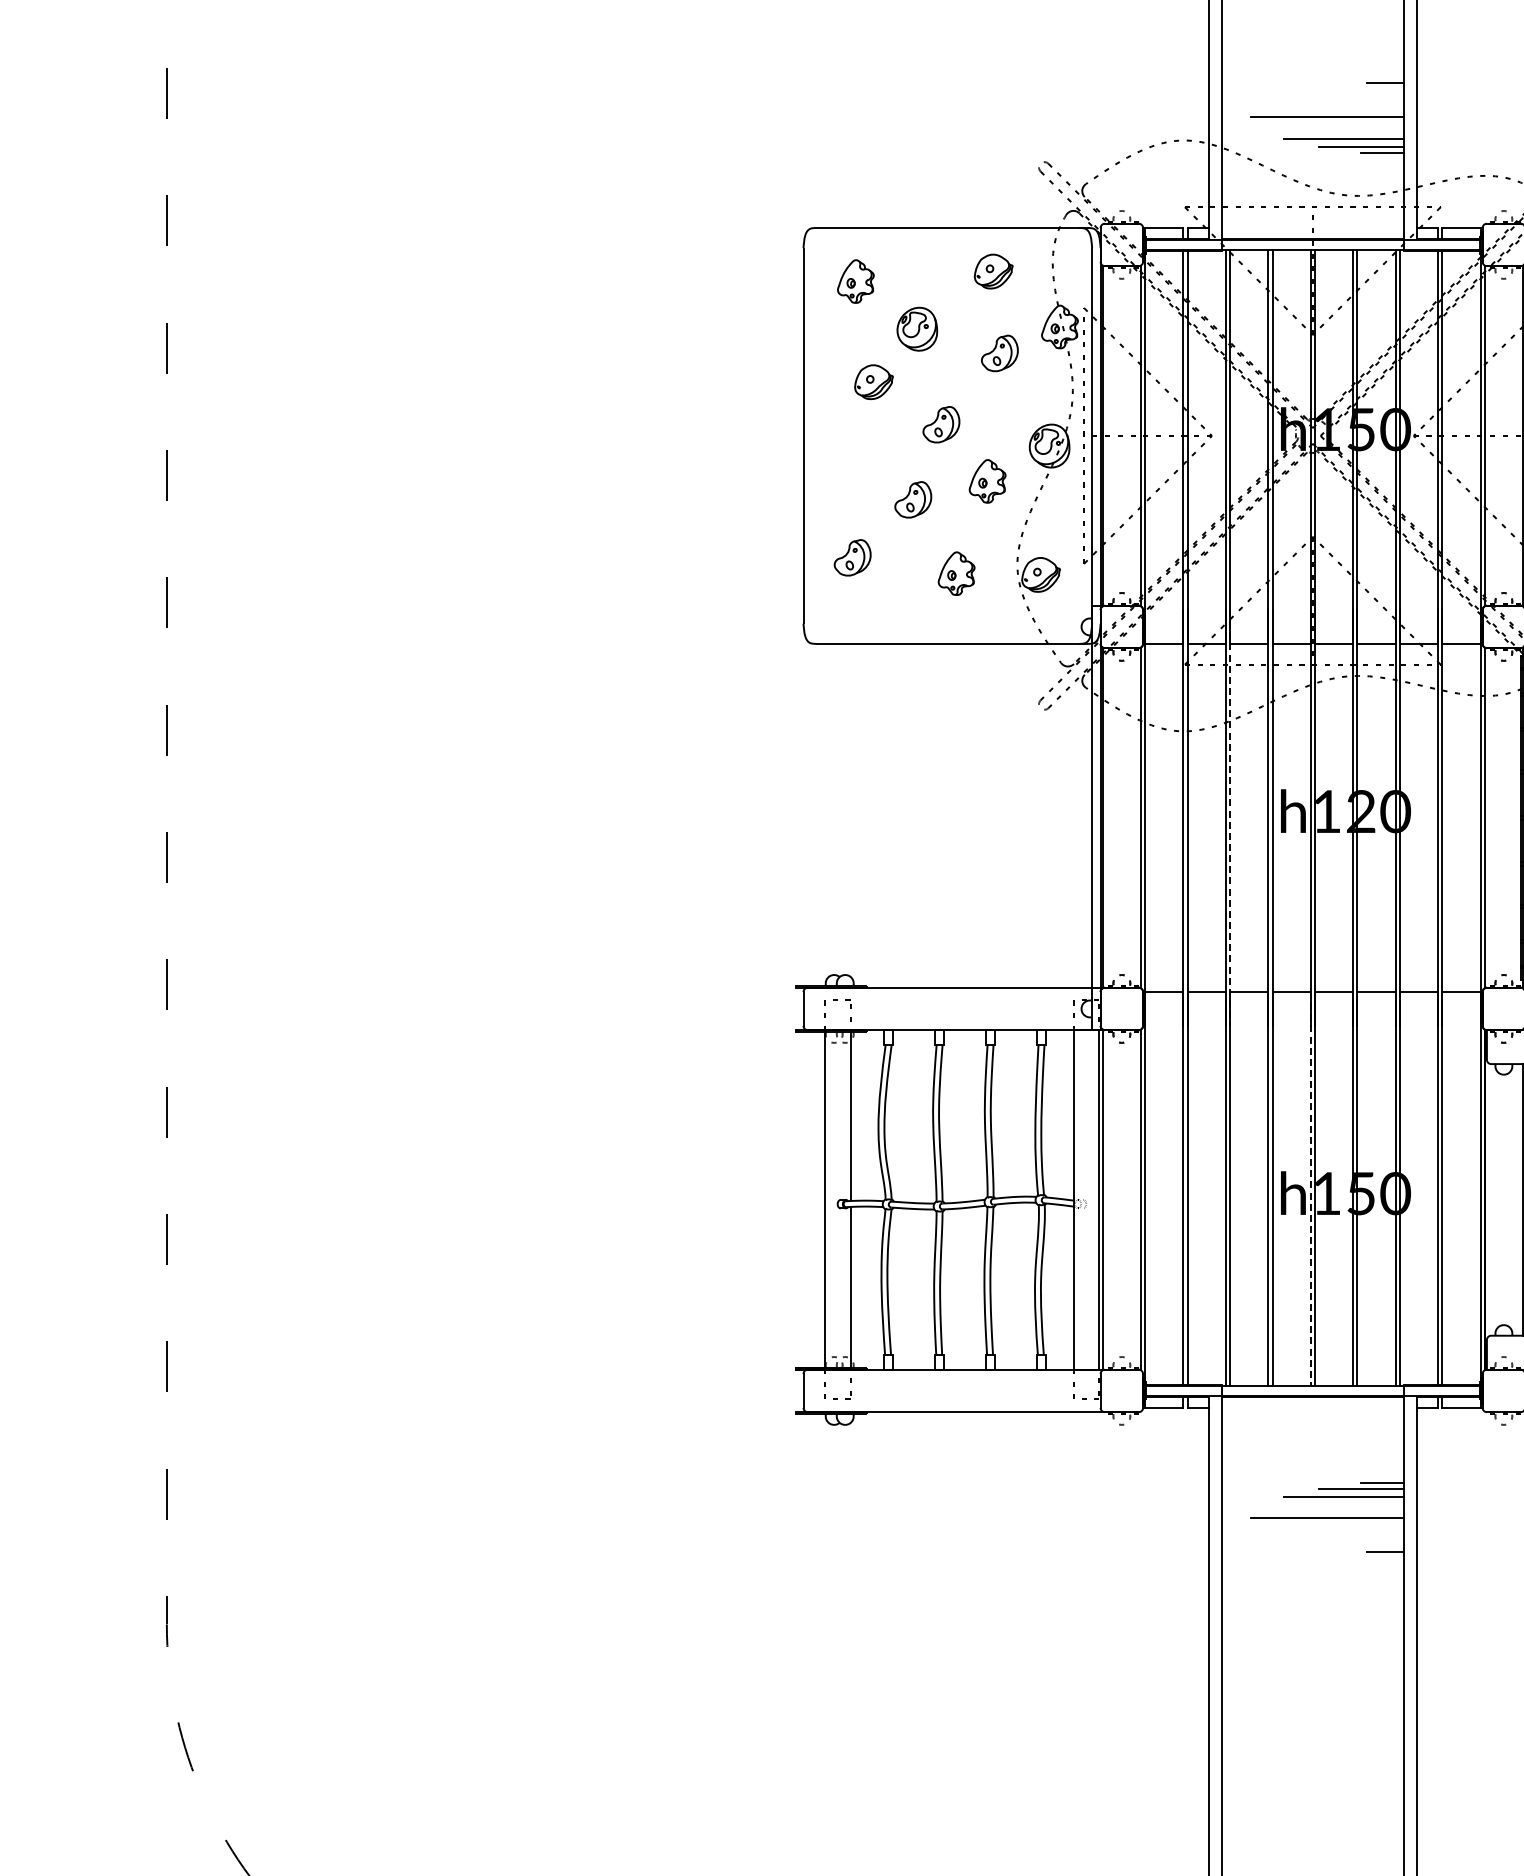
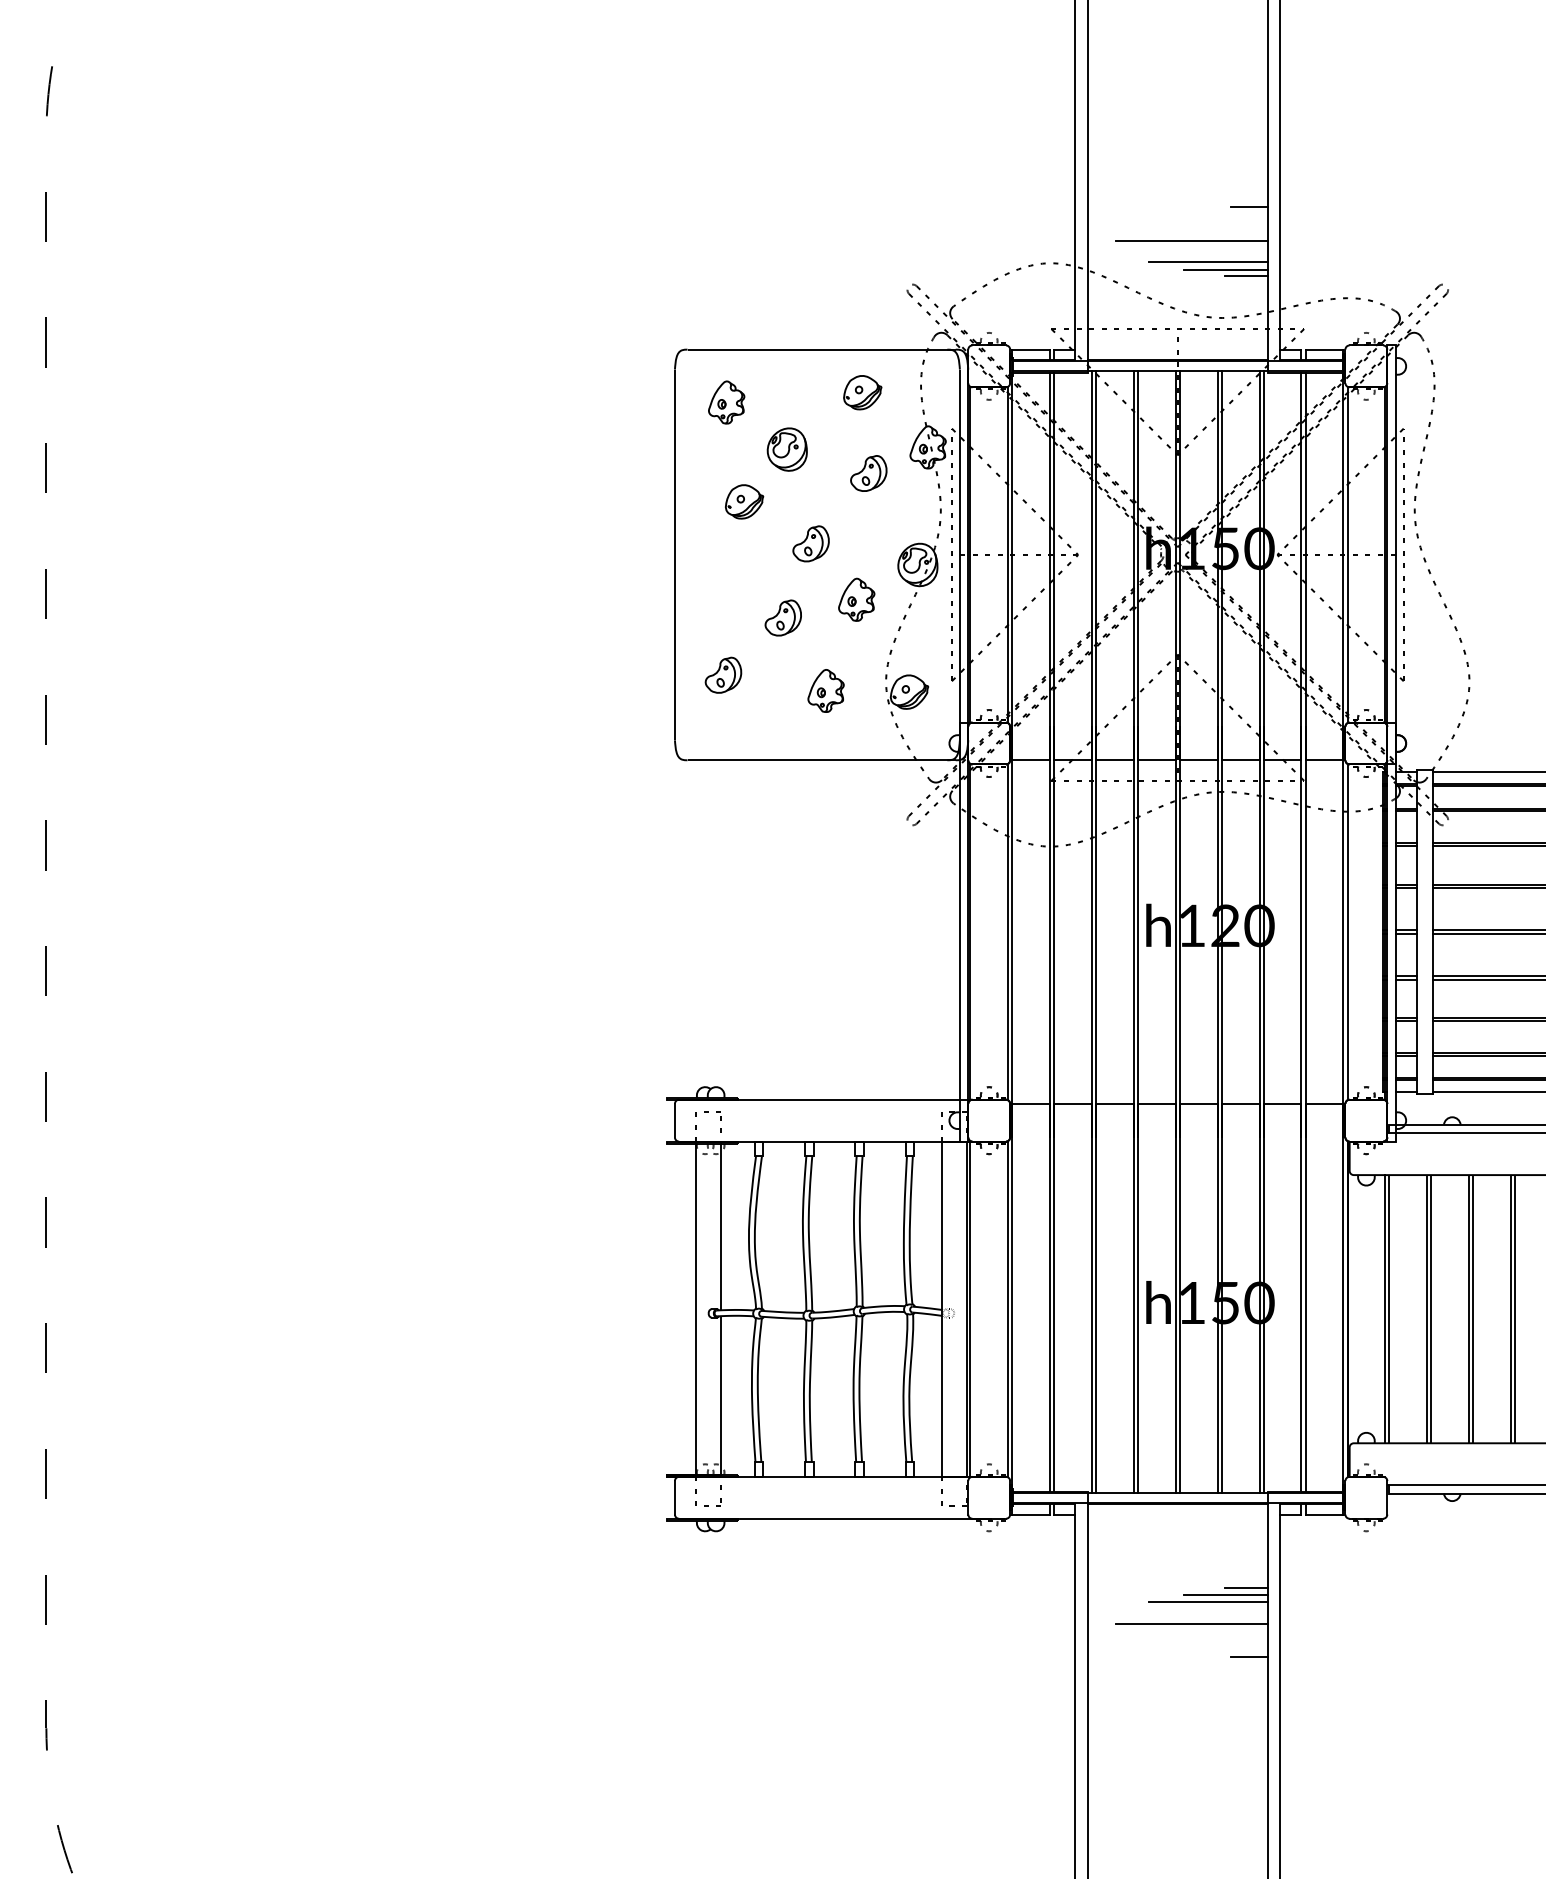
line: (1230, 818) -> (1096, 932), dashed -> solid
line: (1310, 1189) -> (1175, 1298), dashed -> solid

